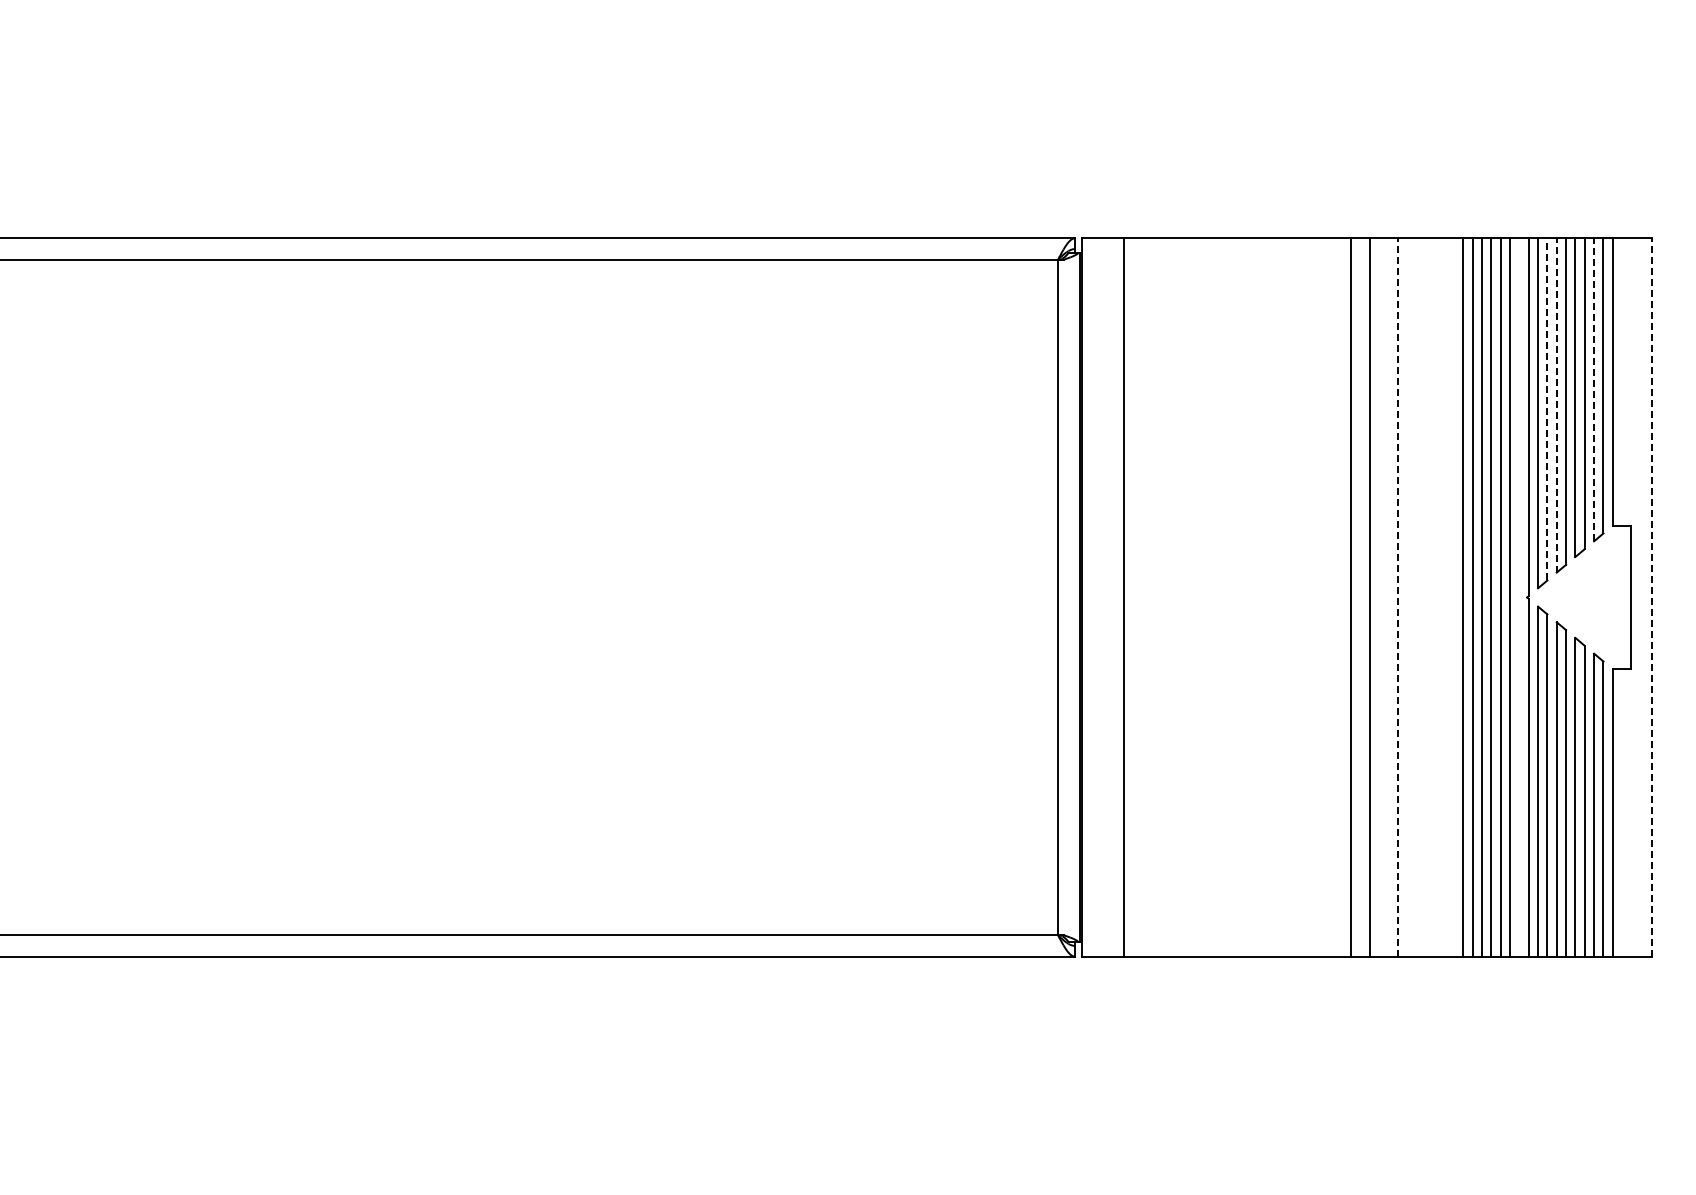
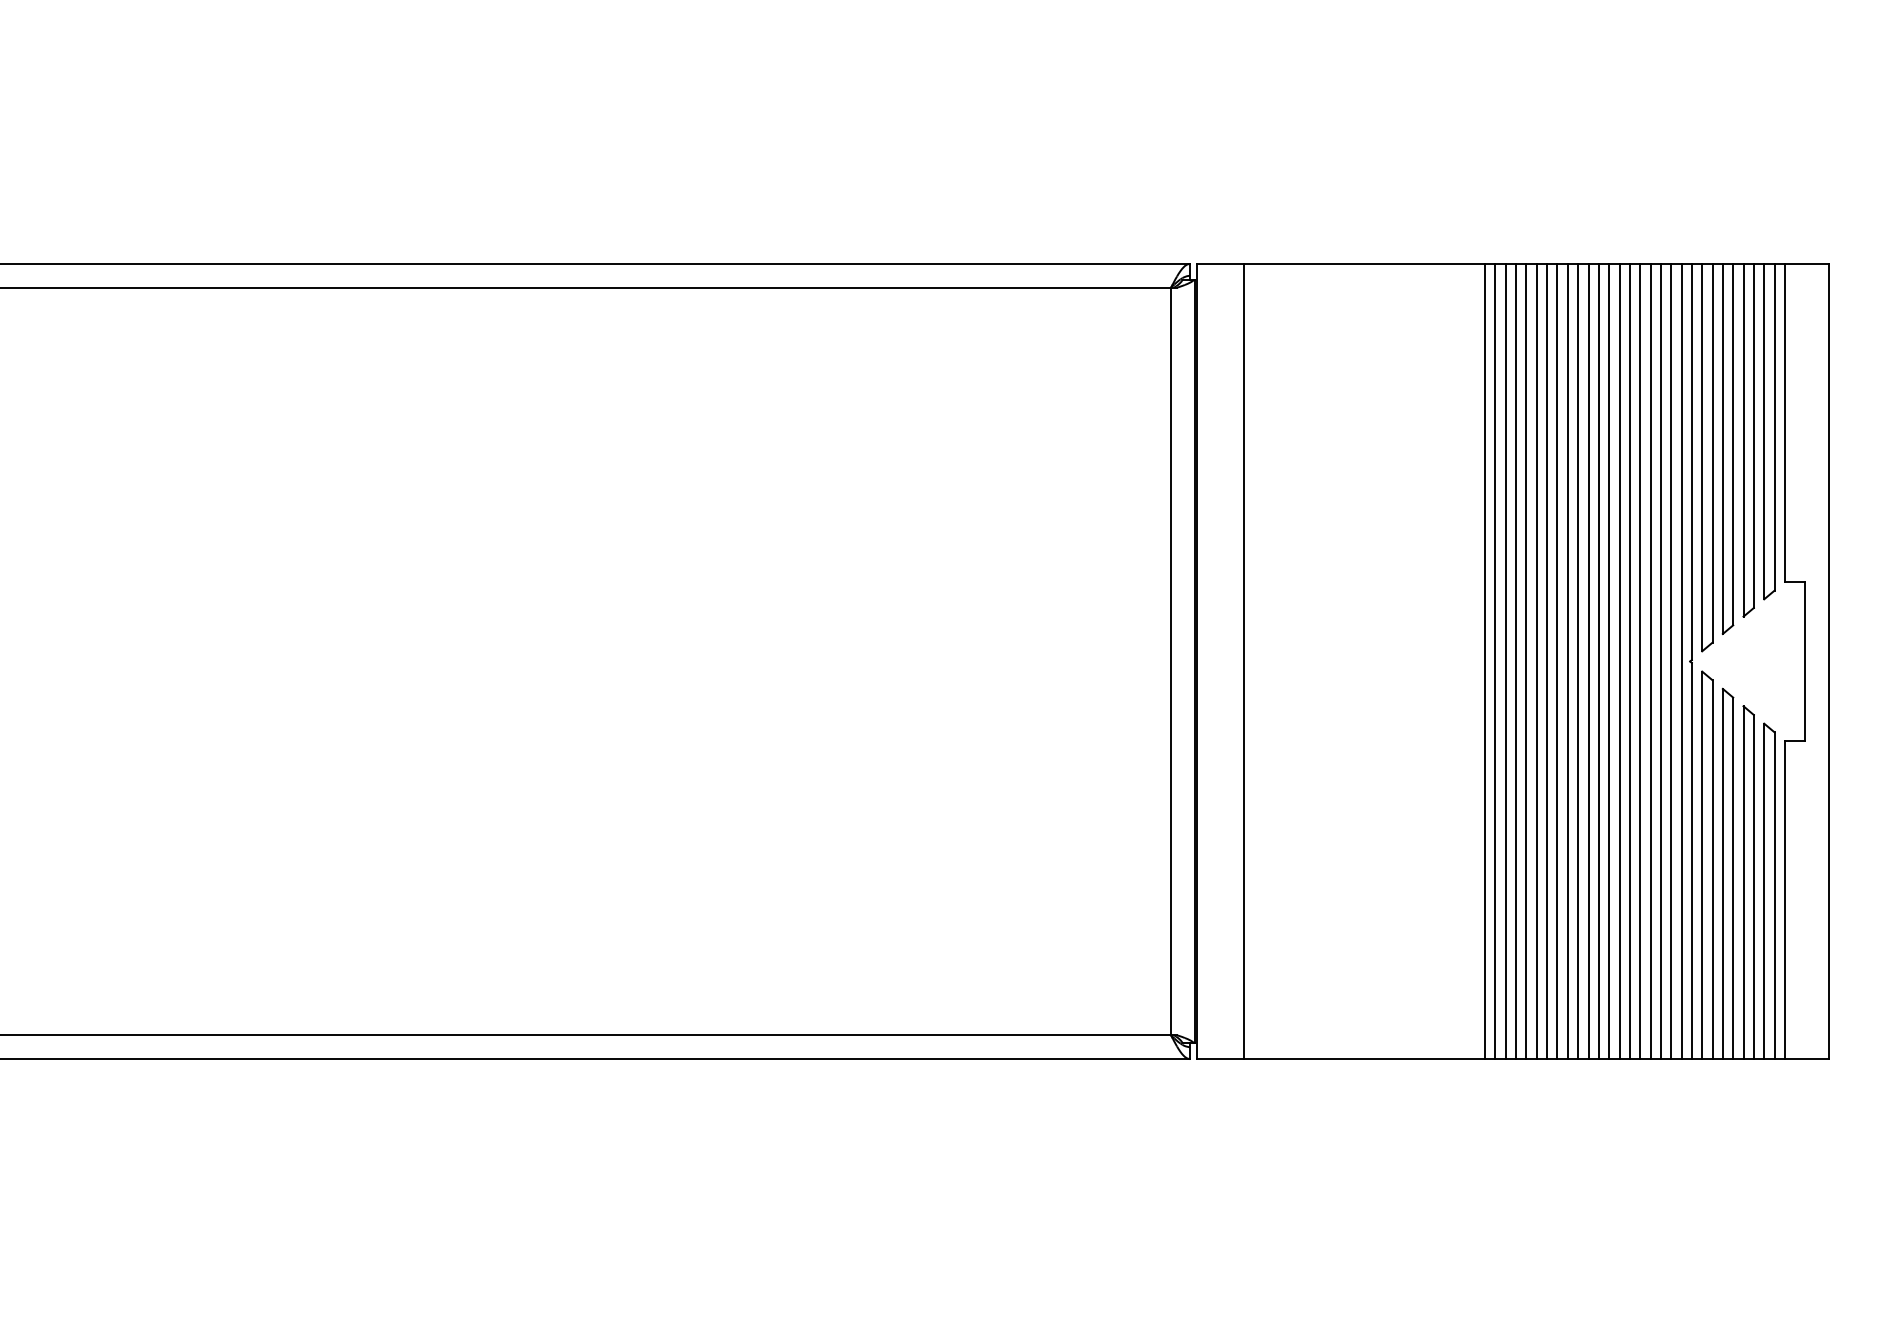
line: (1594, 389) -> (1764, 431), dashed -> solid
line: (1556, 404) -> (1722, 447), dashed -> solid
line: (1547, 408) -> (1712, 452), dashed -> solid
line: (1341, 597) -> (1484, 661), added
line: (1360, 597) -> (1505, 661), added
line: (1379, 597) -> (1526, 661), added
line: (1388, 597) -> (1536, 661), added
line: (1397, 597) -> (1546, 661), dashed -> solid
line: (1407, 597) -> (1557, 661), added
line: (1416, 597) -> (1567, 661), added
line: (1425, 597) -> (1577, 661), added
line: (1435, 597) -> (1588, 661), added
line: (1444, 597) -> (1598, 661), added
line: (1454, 597) -> (1609, 661), added
line: (1519, 597) -> (1681, 661), added
line: (1652, 597) -> (1828, 661), dashed -> solid

